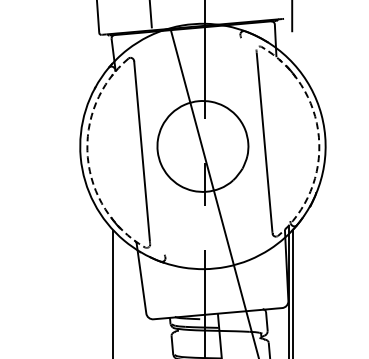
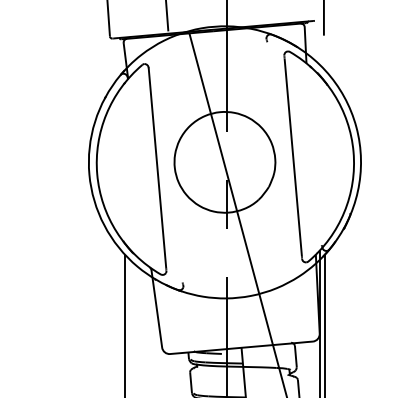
line: (318, 133) -> (353, 147), dashed -> solid
line: (88, 164) -> (98, 182), dashed -> solid

